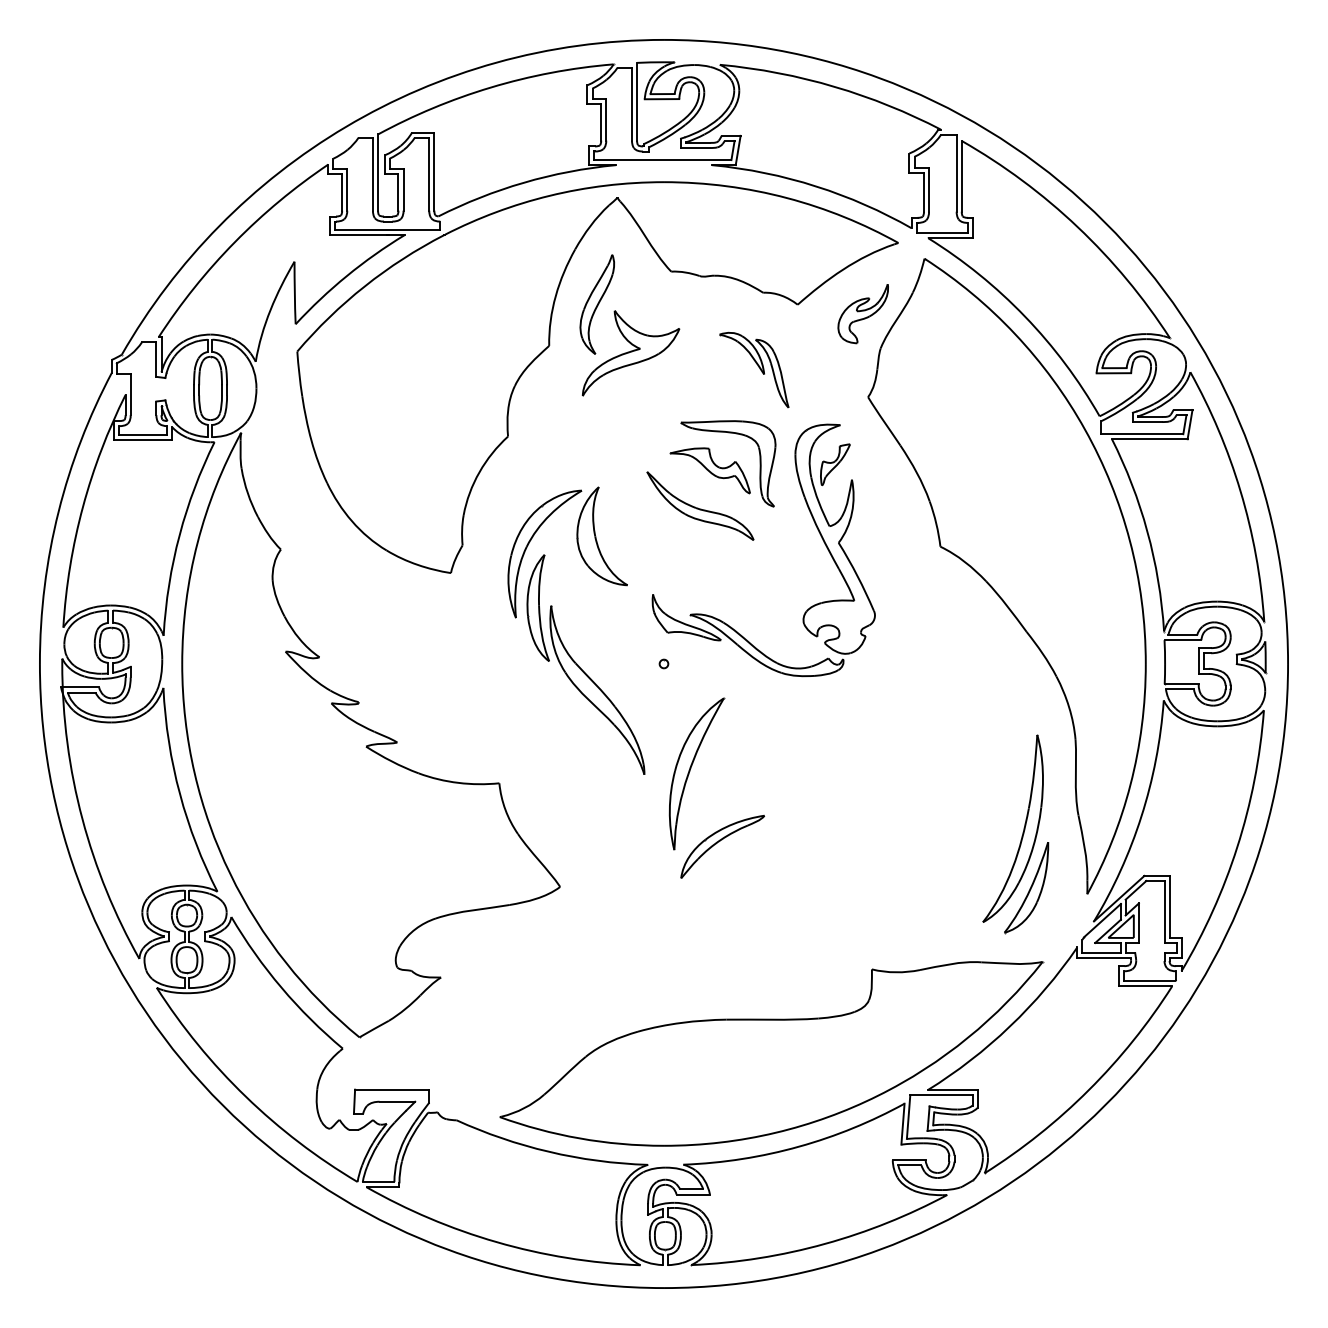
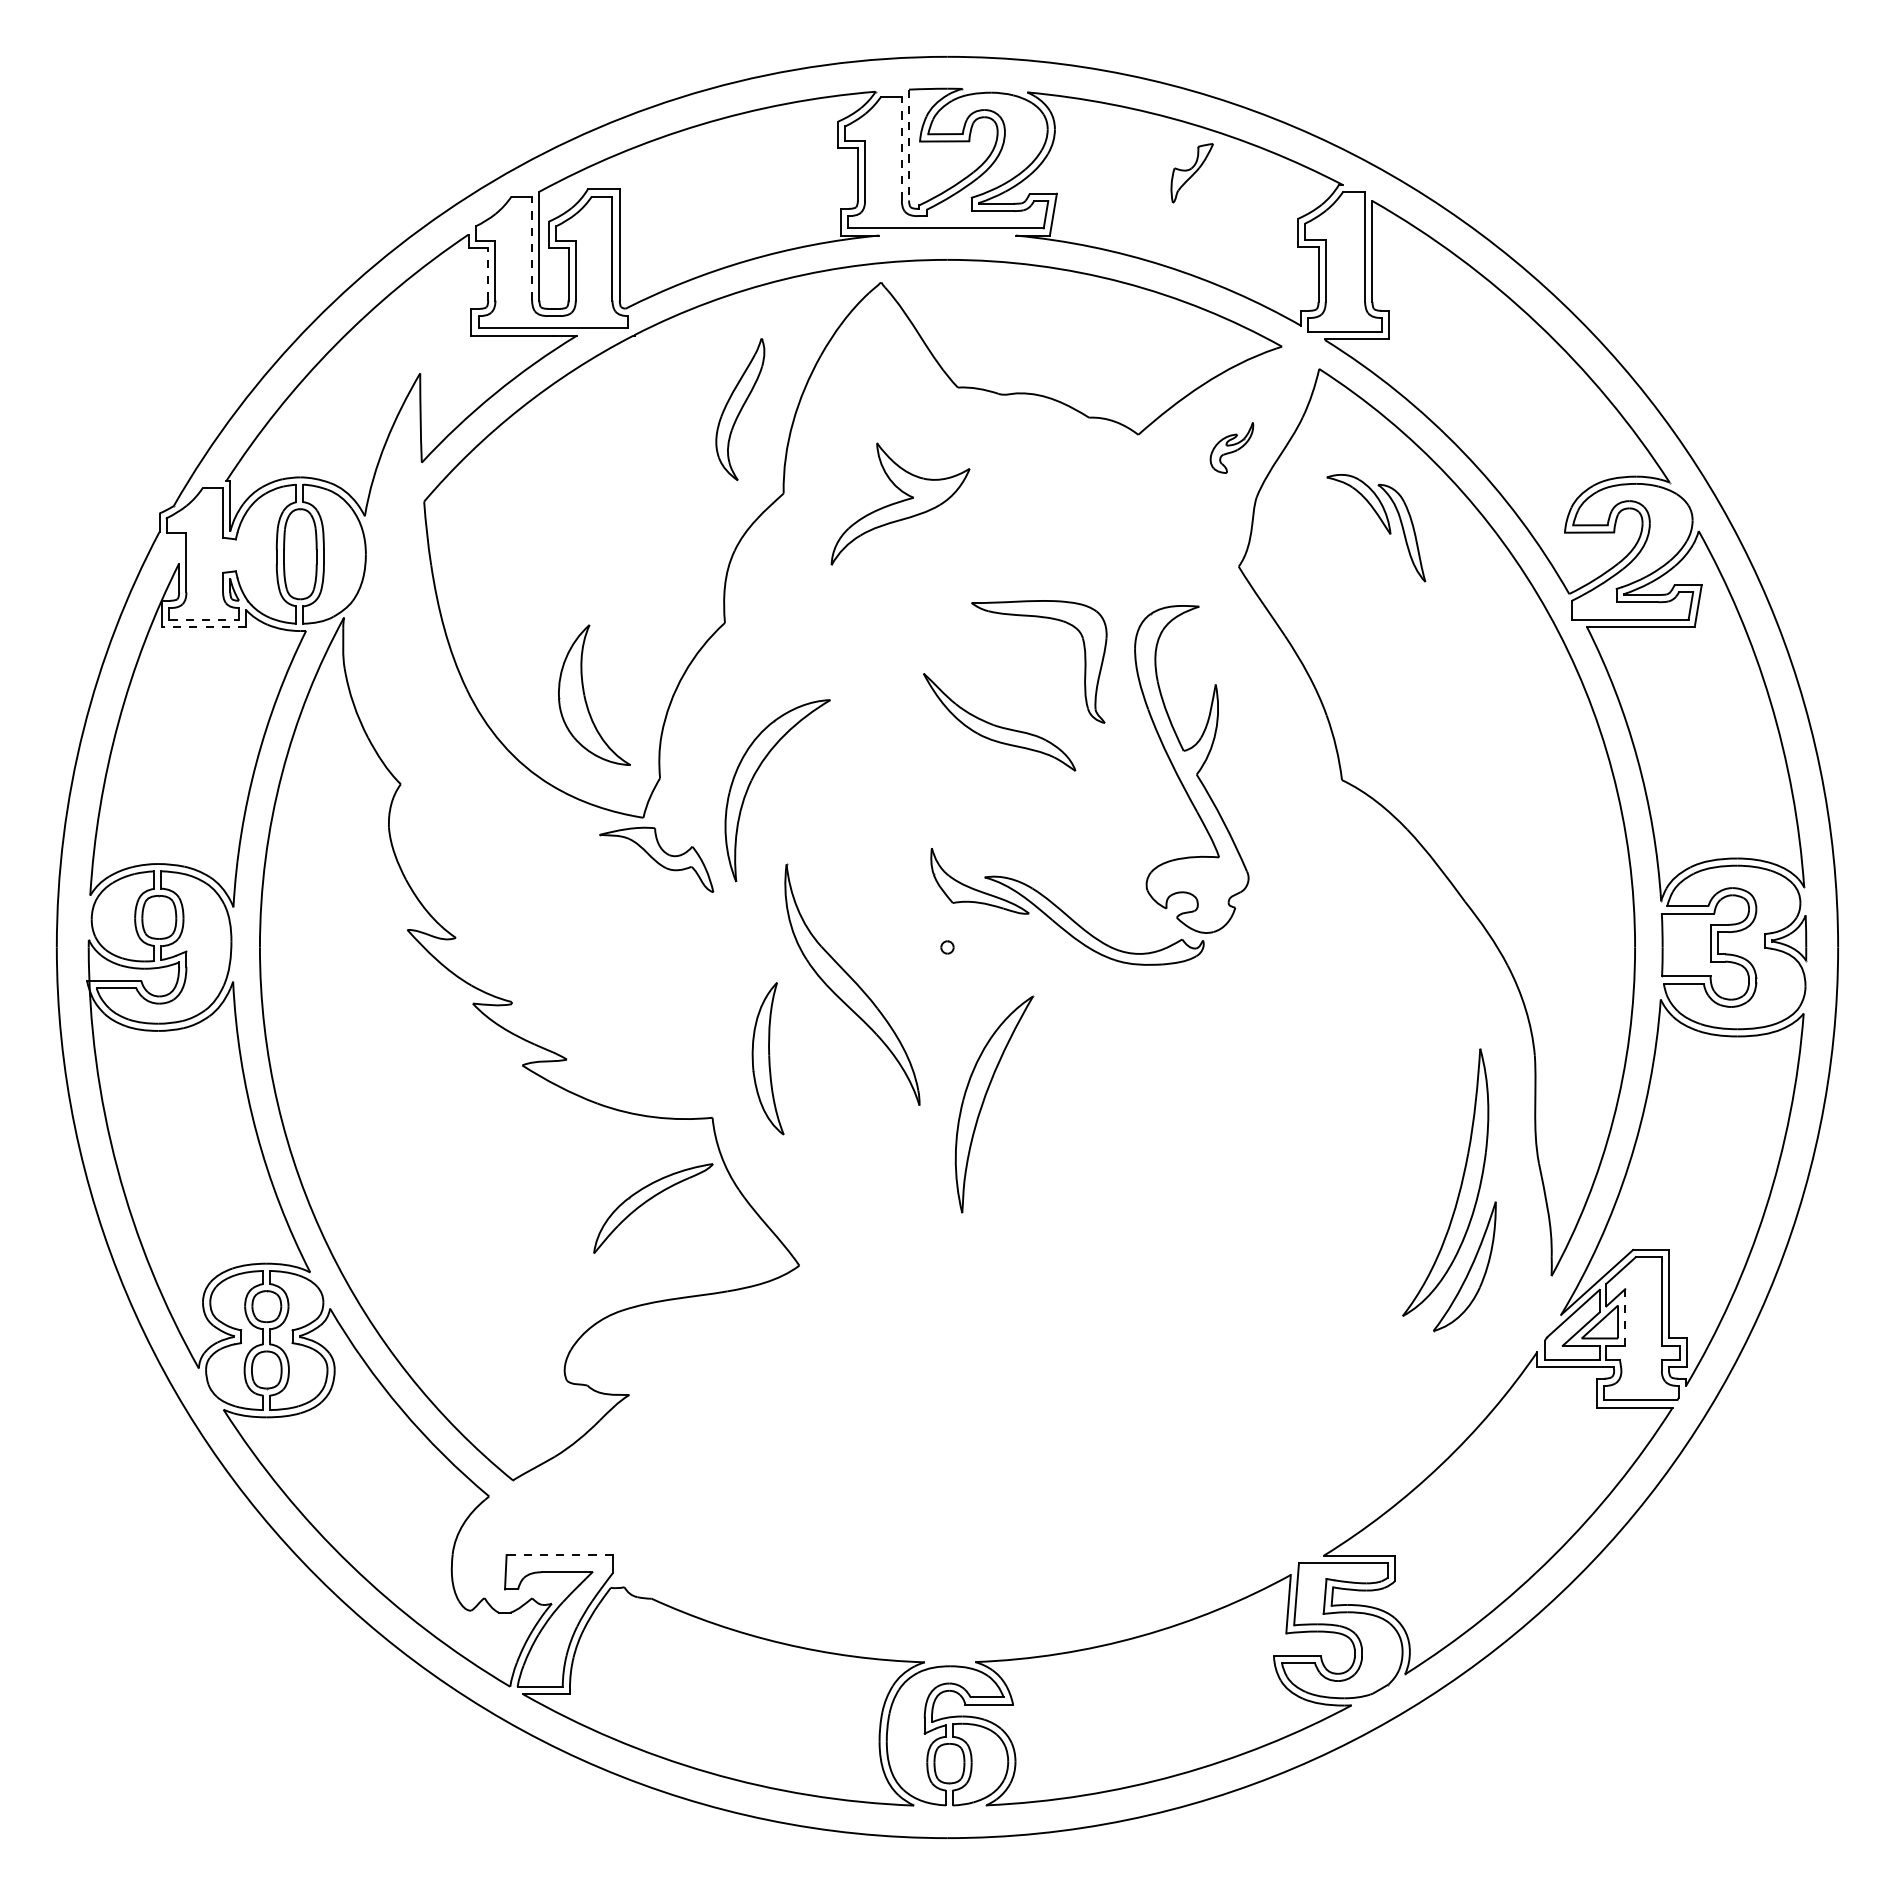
line: (637, 102) -> (909, 145), solid -> dashed
line: (631, 104) -> (901, 148), solid -> dashed
line: (373, 174) -> (532, 248), solid -> dashed
line: (342, 192) -> (488, 274), solid -> dashed
part: (597, 304) -> (740, 409), moved
part: (862, 313) -> (1231, 447), size x0.6
part: (759, 368) -> (1383, 525), moved
line: (143, 434) -> (204, 620), solid -> dashed
line: (143, 439) -> (204, 627), solid -> dashed
part: (834, 465) -> (1191, 173), moved
part: (710, 470) -> (656, 859), moved
part: (596, 535) -> (585, 694), moved
part: (537, 607) -> (767, 1058), moved
part: (719, 841) -> (648, 1201), moved
line: (1139, 922) -> (1625, 1316), solid -> dashed
part: (771, 1053) -> (1101, 1503), removed
line: (392, 1090) -> (559, 1555), solid -> dashed

